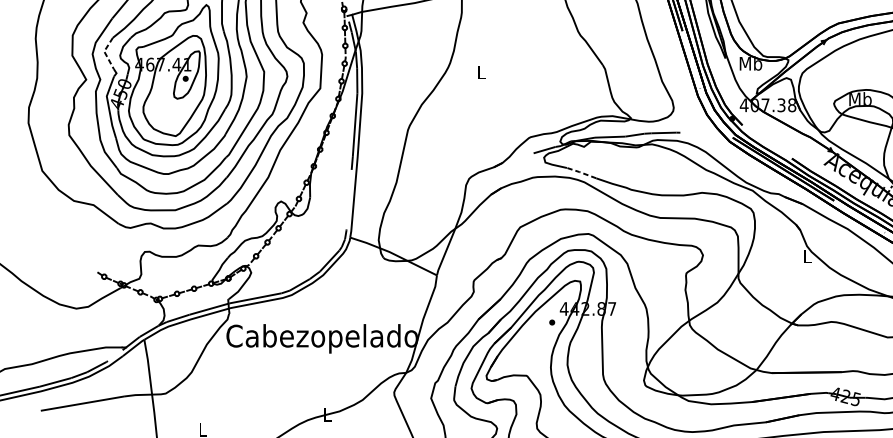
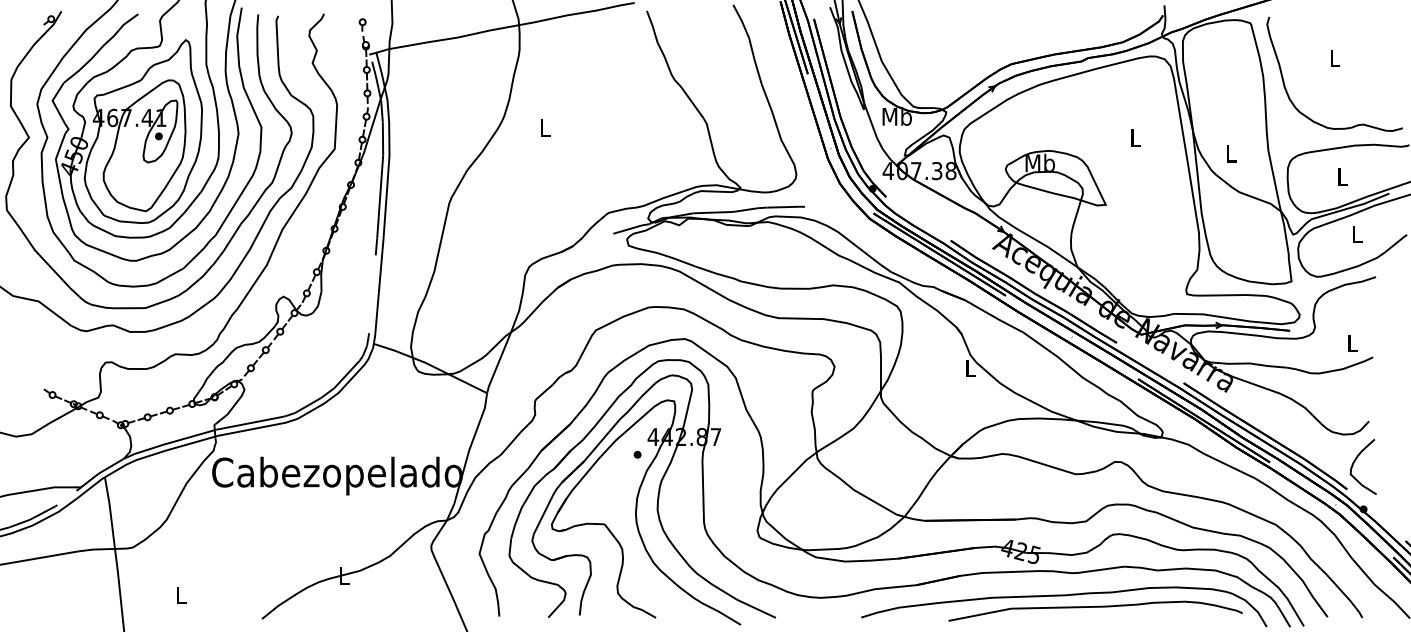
line: (105, 52) -> (53, 102), dashed -> solid
line: (581, 172) -> (675, 258), dashed -> solid

